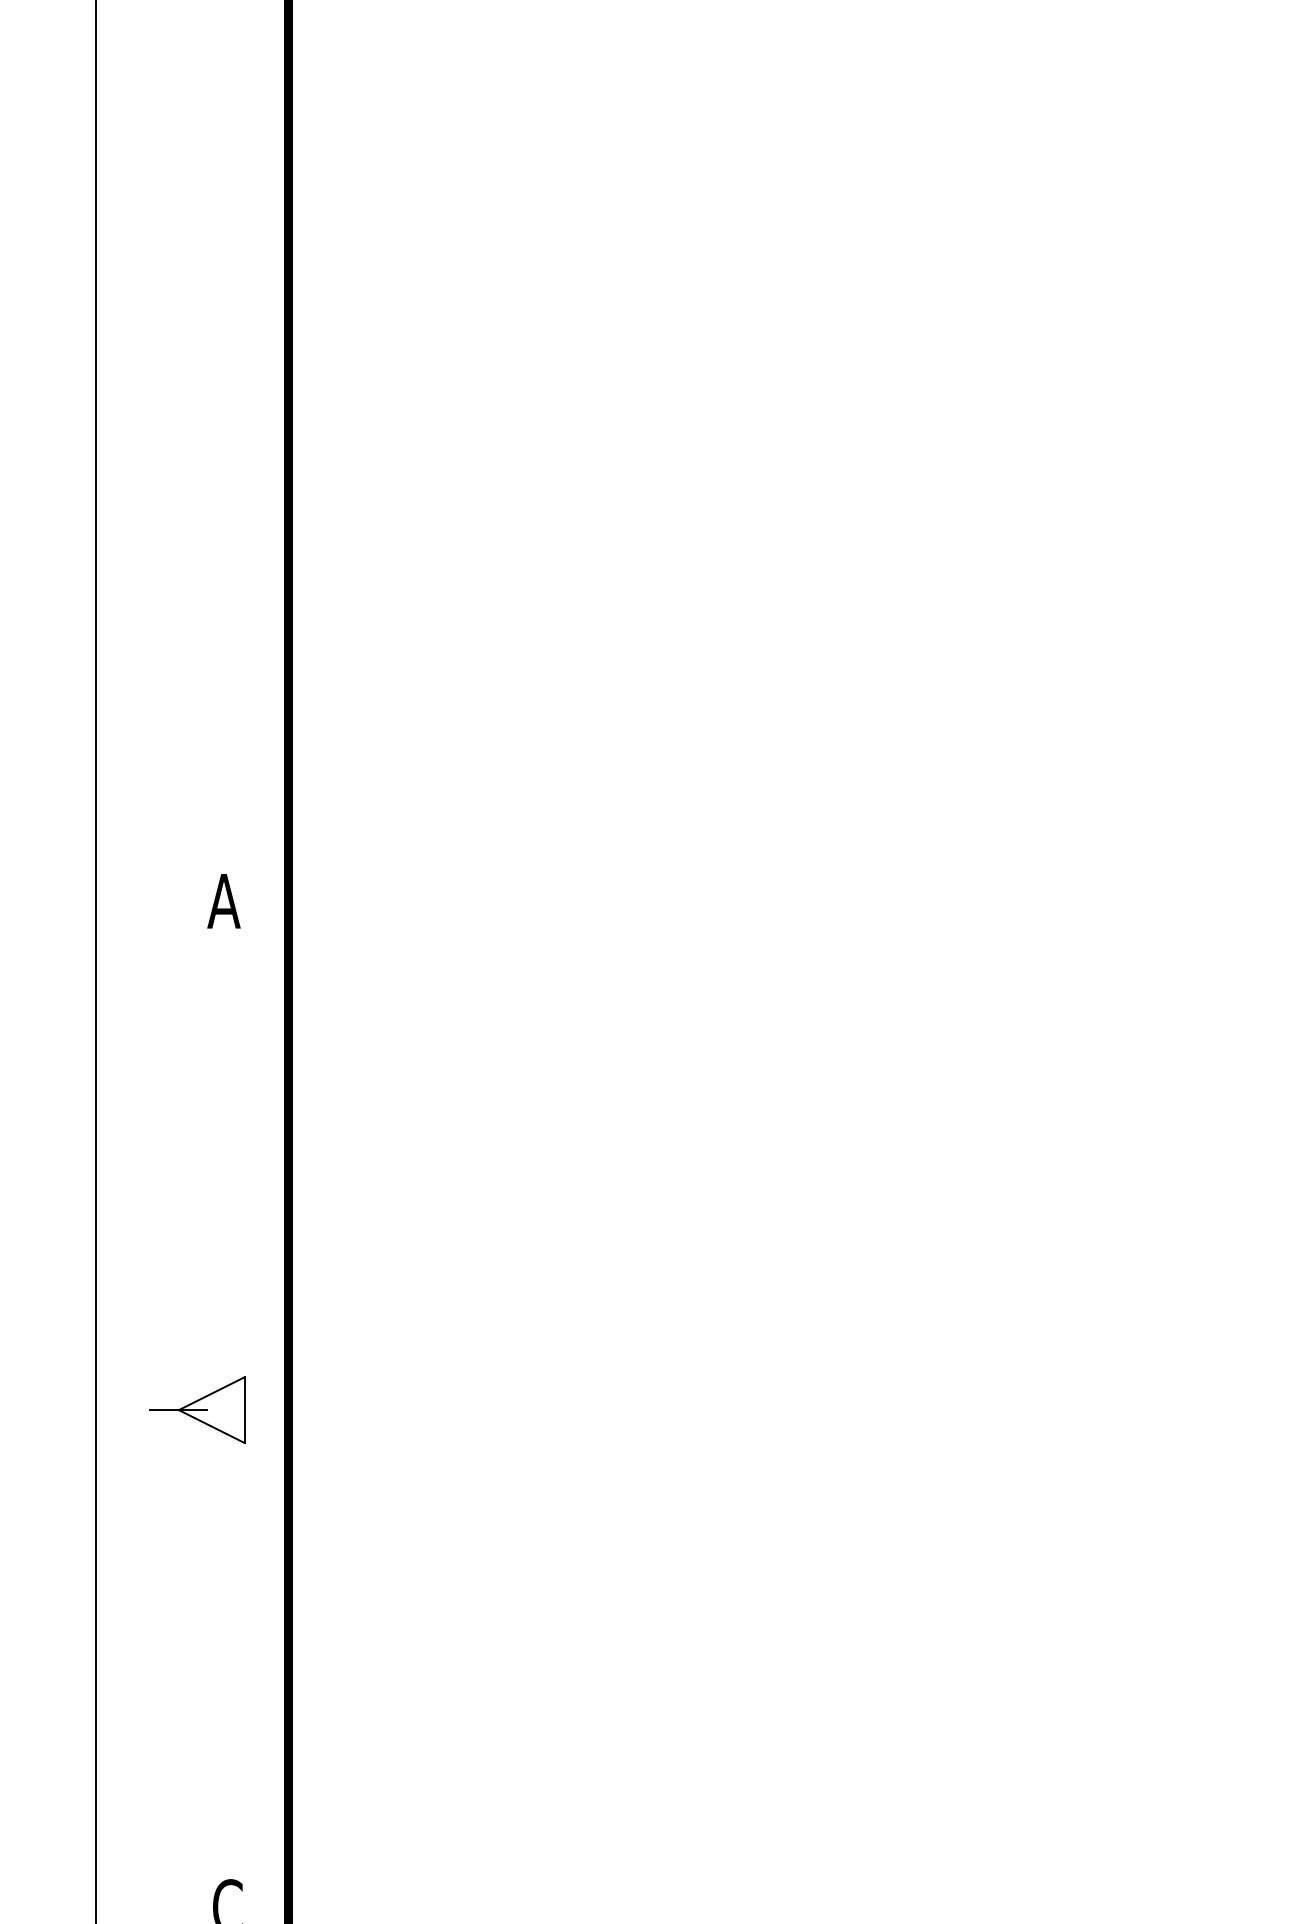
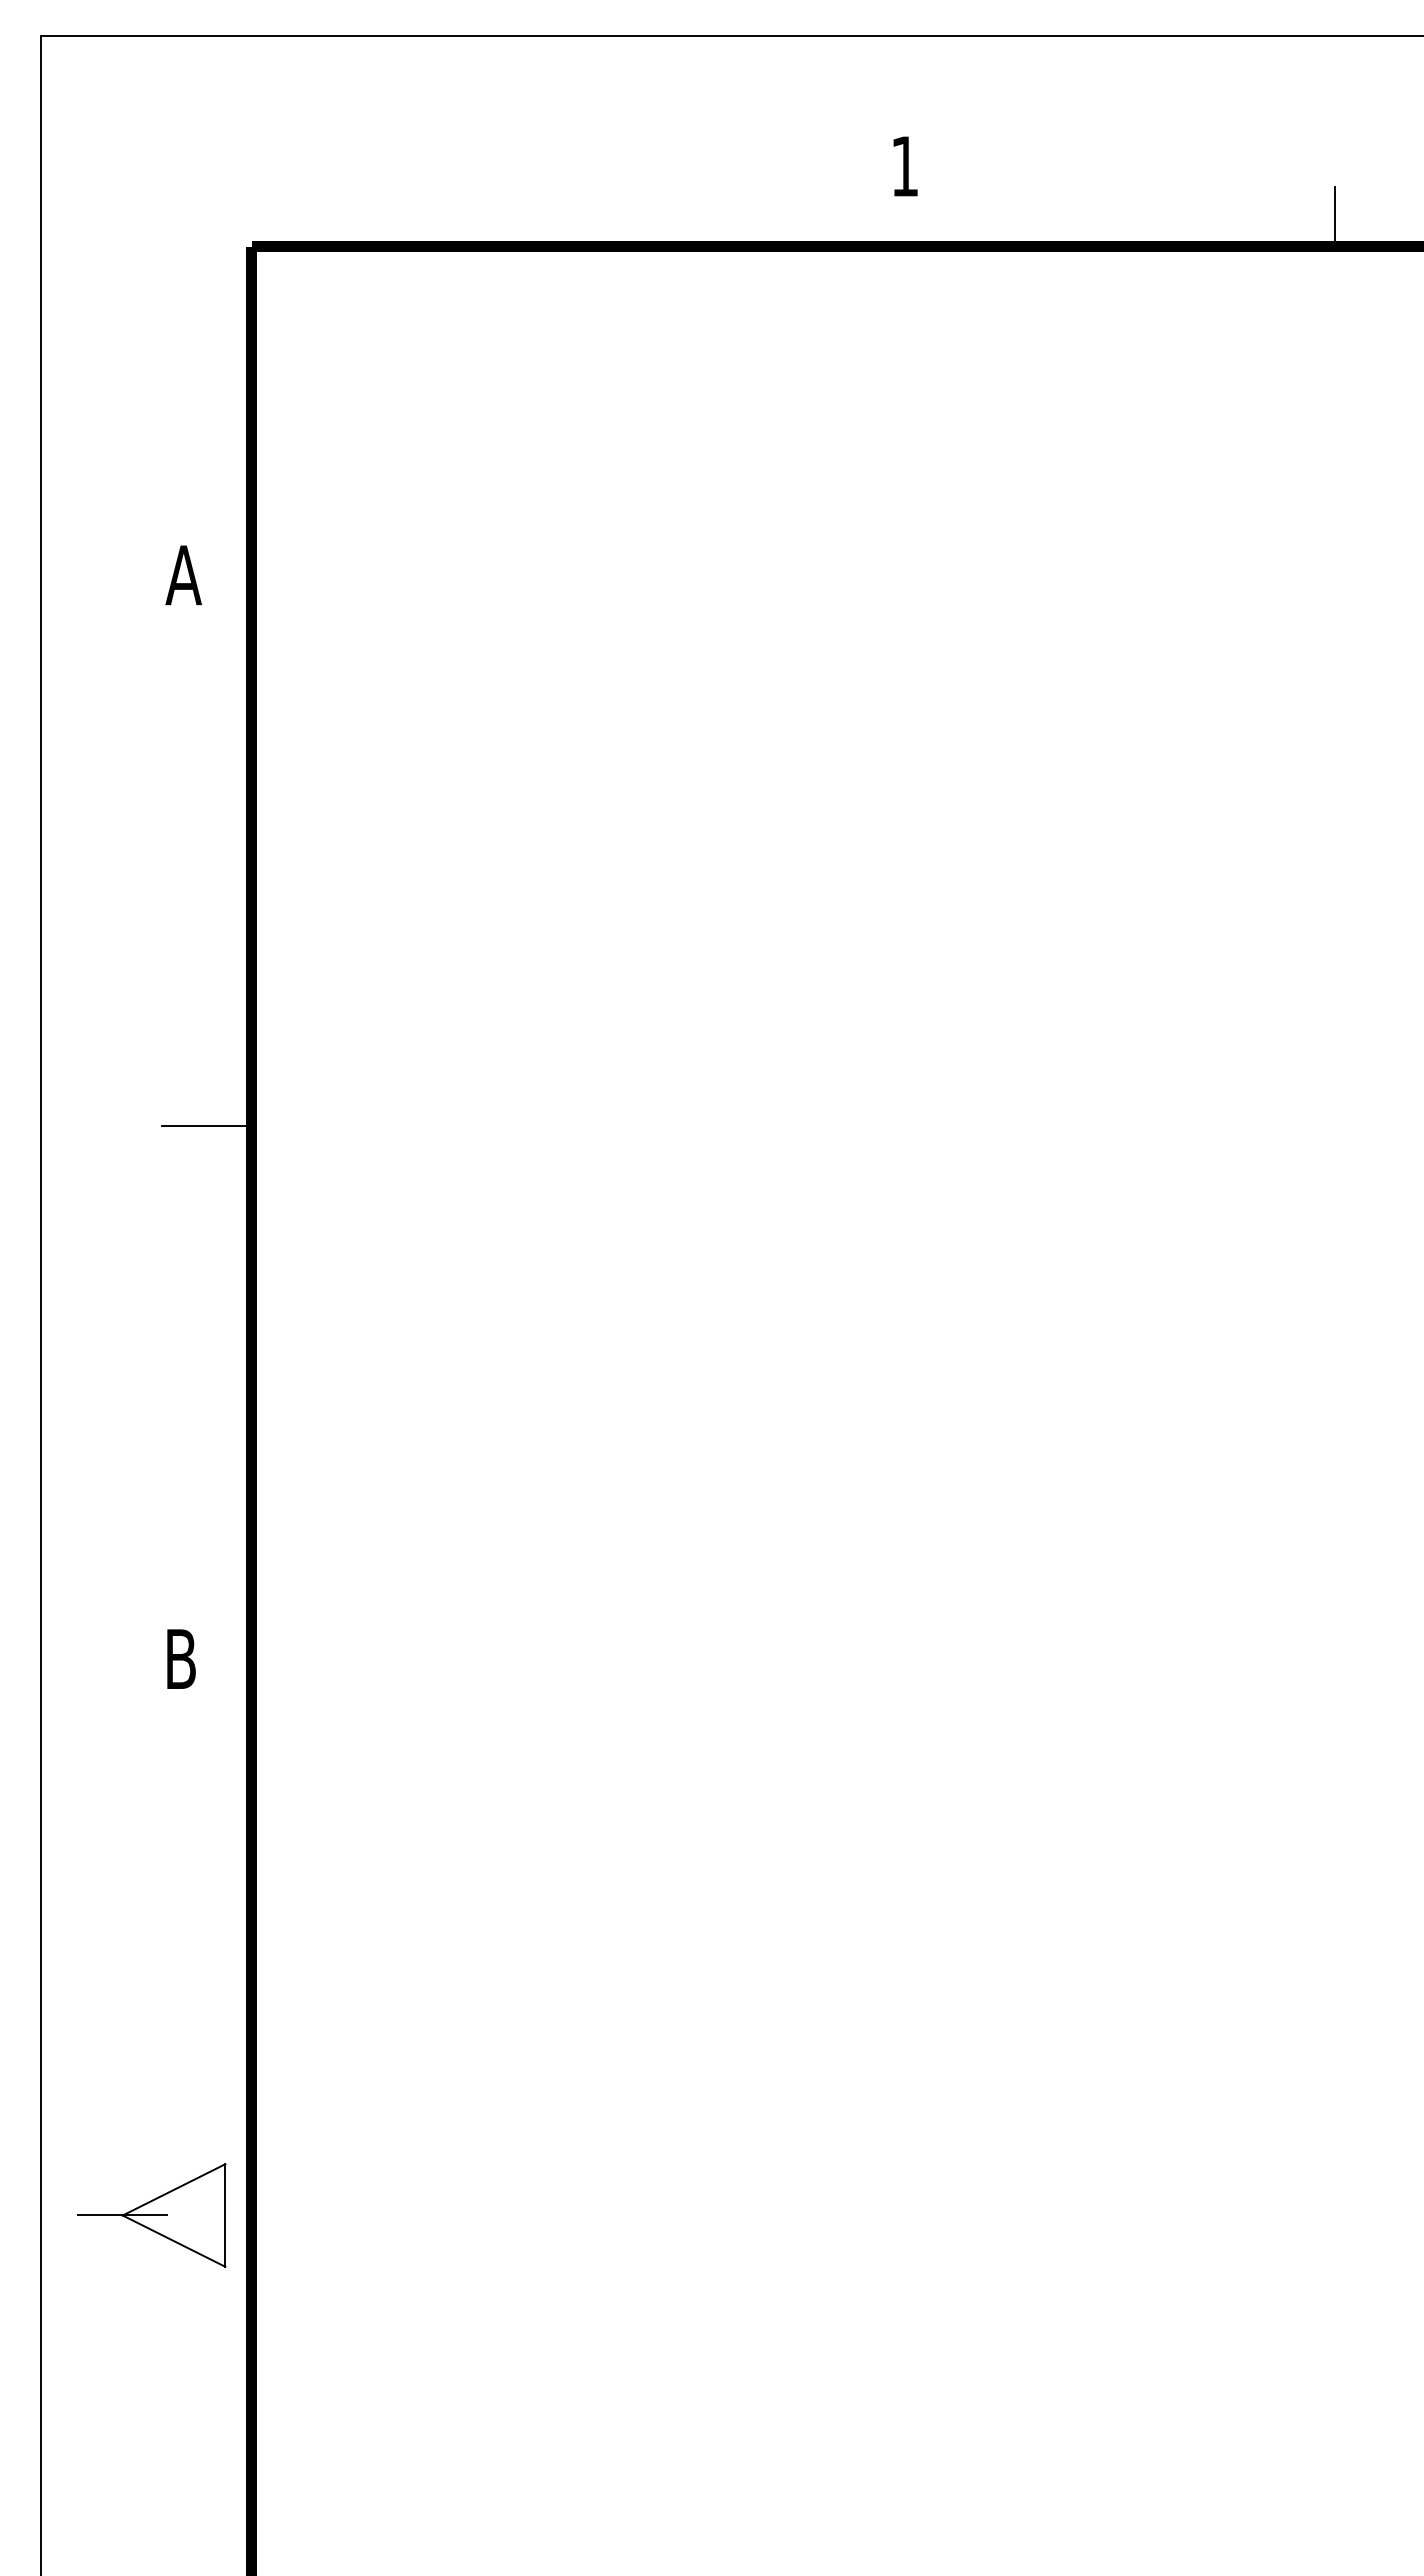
line: (247, 413) -> (206, 1125), added
text: (223, 900) -> (180, 1658), A -> B
part: (197, 1410) -> (151, 2215), size x1.43

